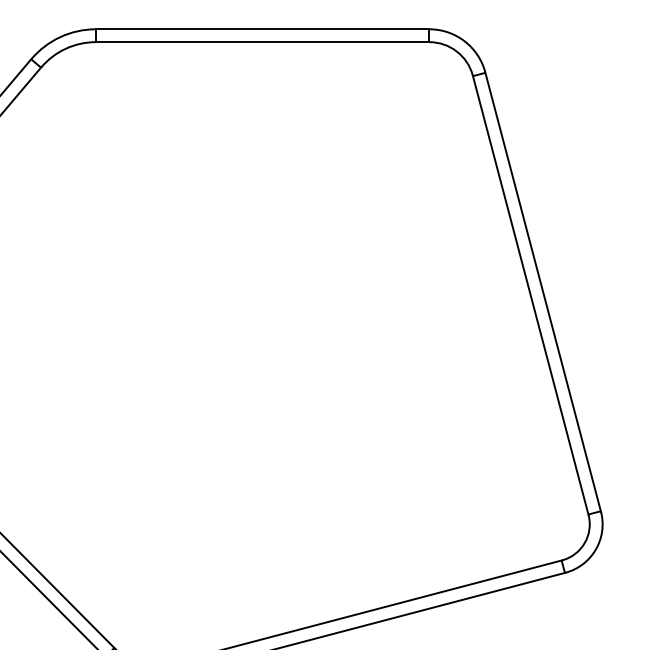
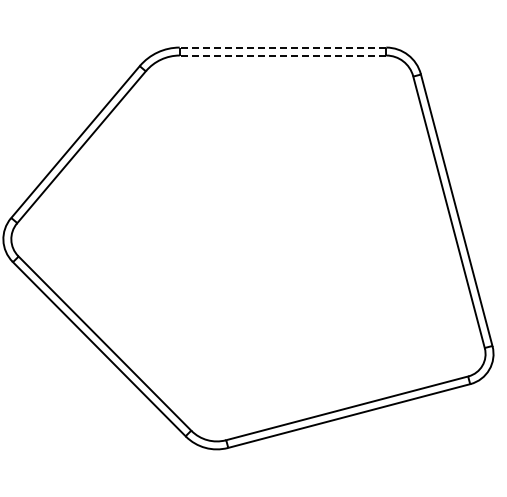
line: (261, 29) -> (282, 47), solid -> dashed
line: (261, 42) -> (282, 55), solid -> dashed

